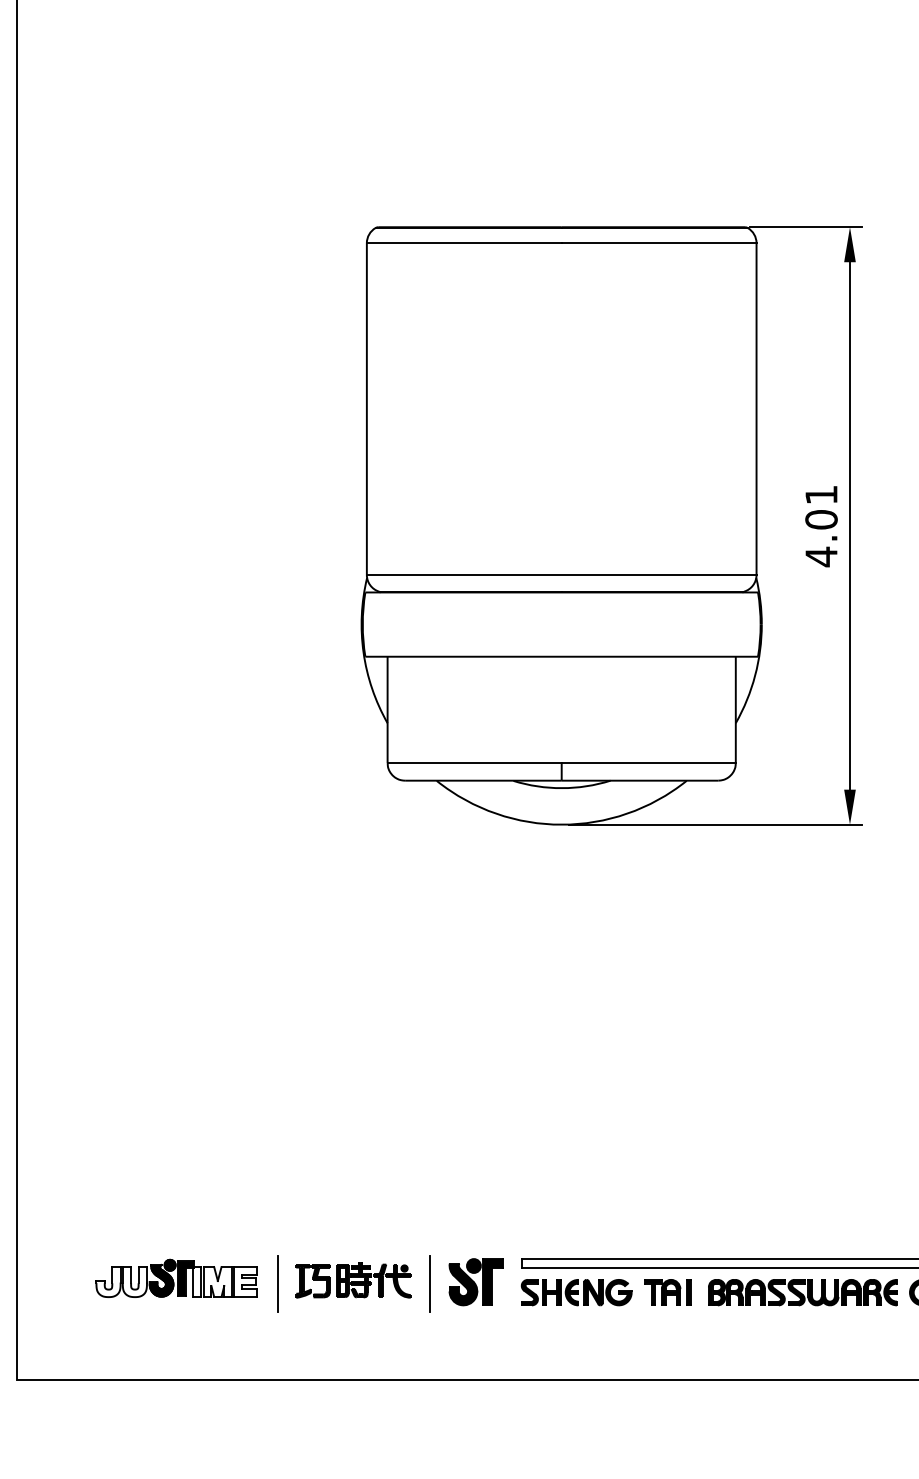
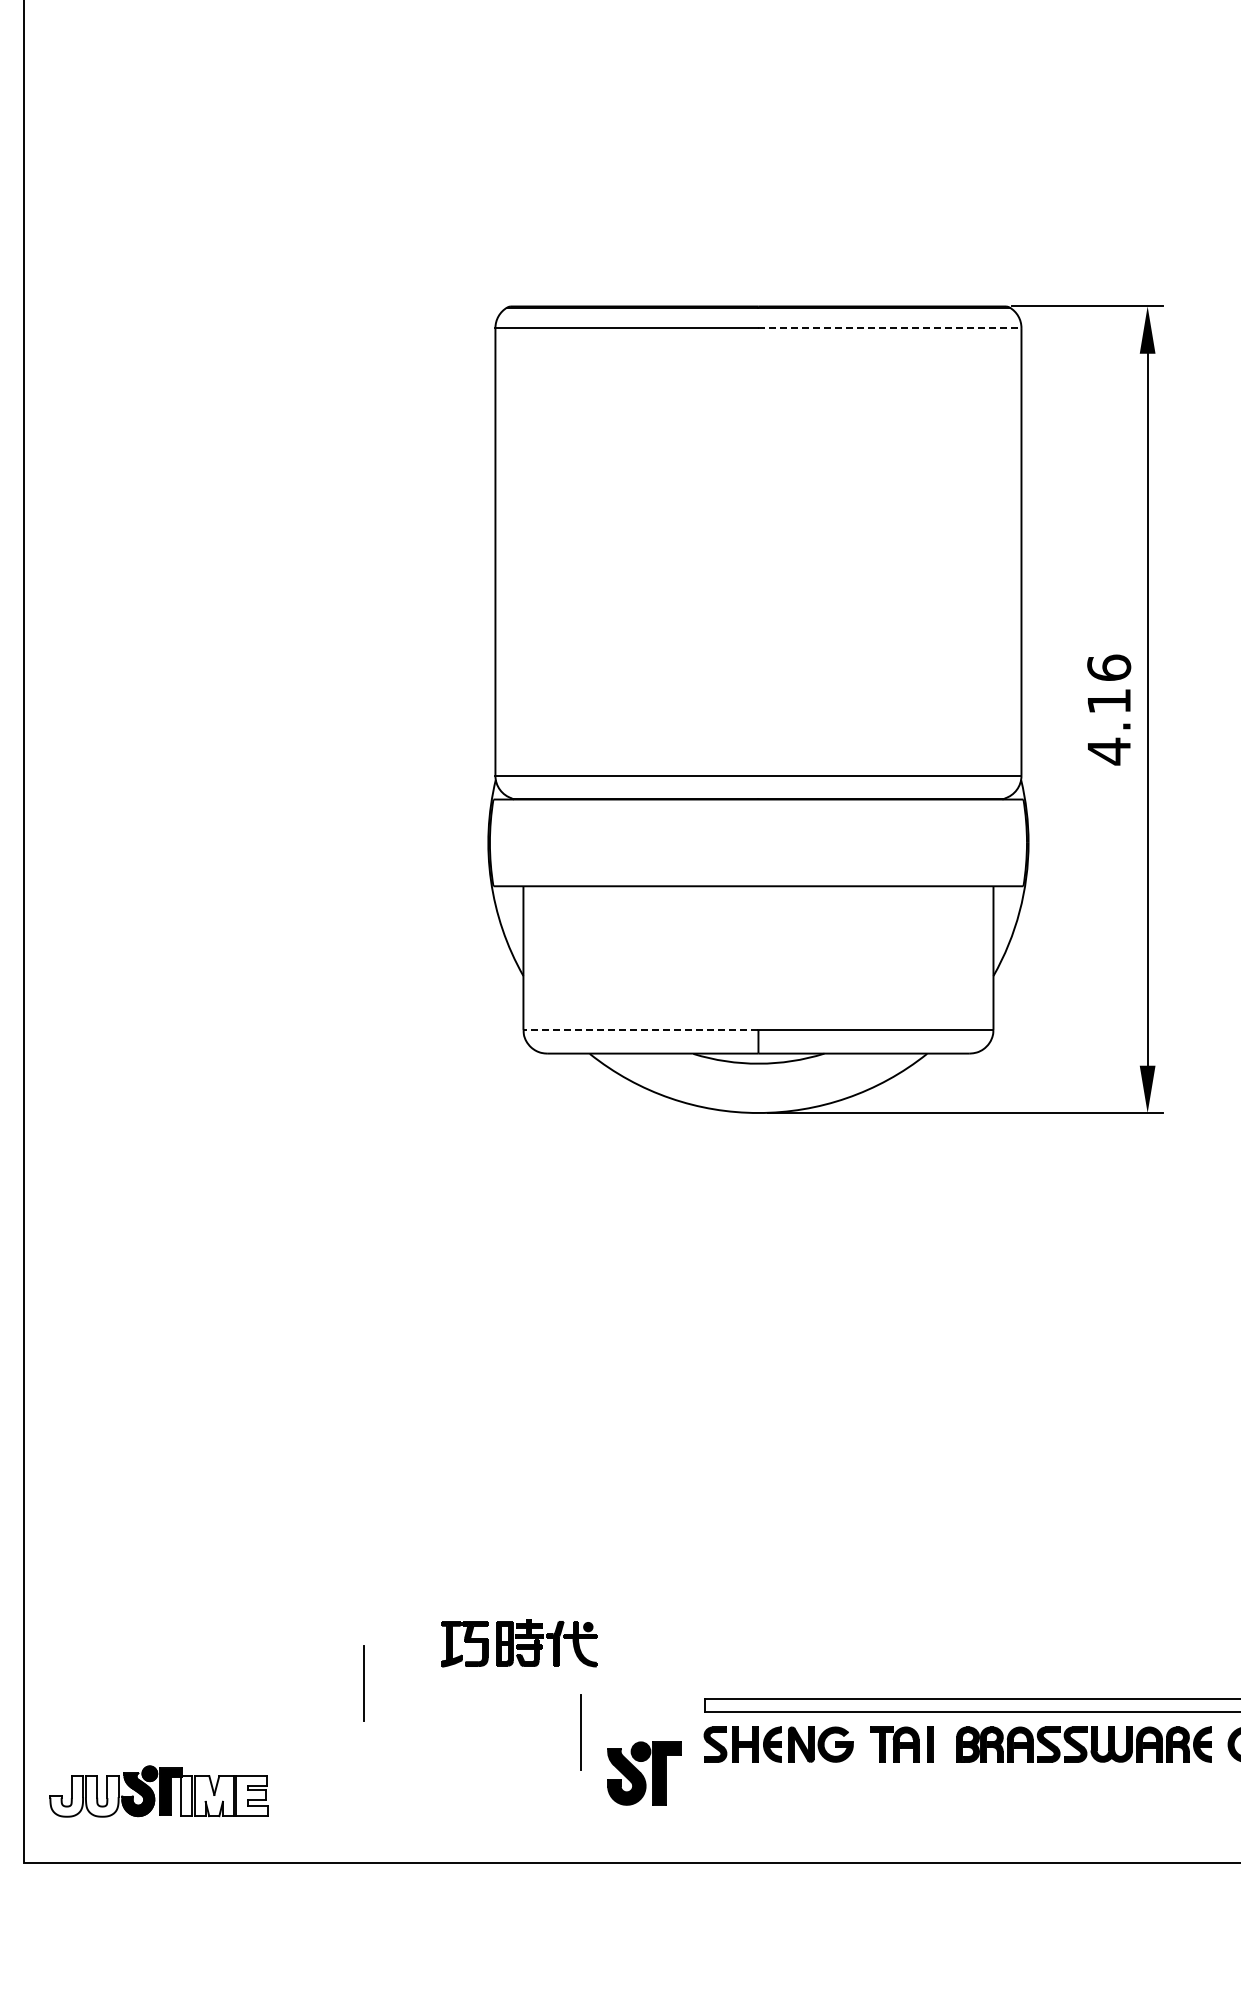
line: (658, 243) -> (889, 328), solid -> dashed
text: (821, 507) -> (1109, 684), 4.01 -> 4.16
line: (474, 762) -> (640, 1029), solid -> dashed
part: (176, 1278) -> (158, 1791), moved
part: (353, 1280) -> (519, 1643), moved
part: (476, 1282) -> (644, 1773), moved
line: (277, 1283) -> (363, 1683), moved

